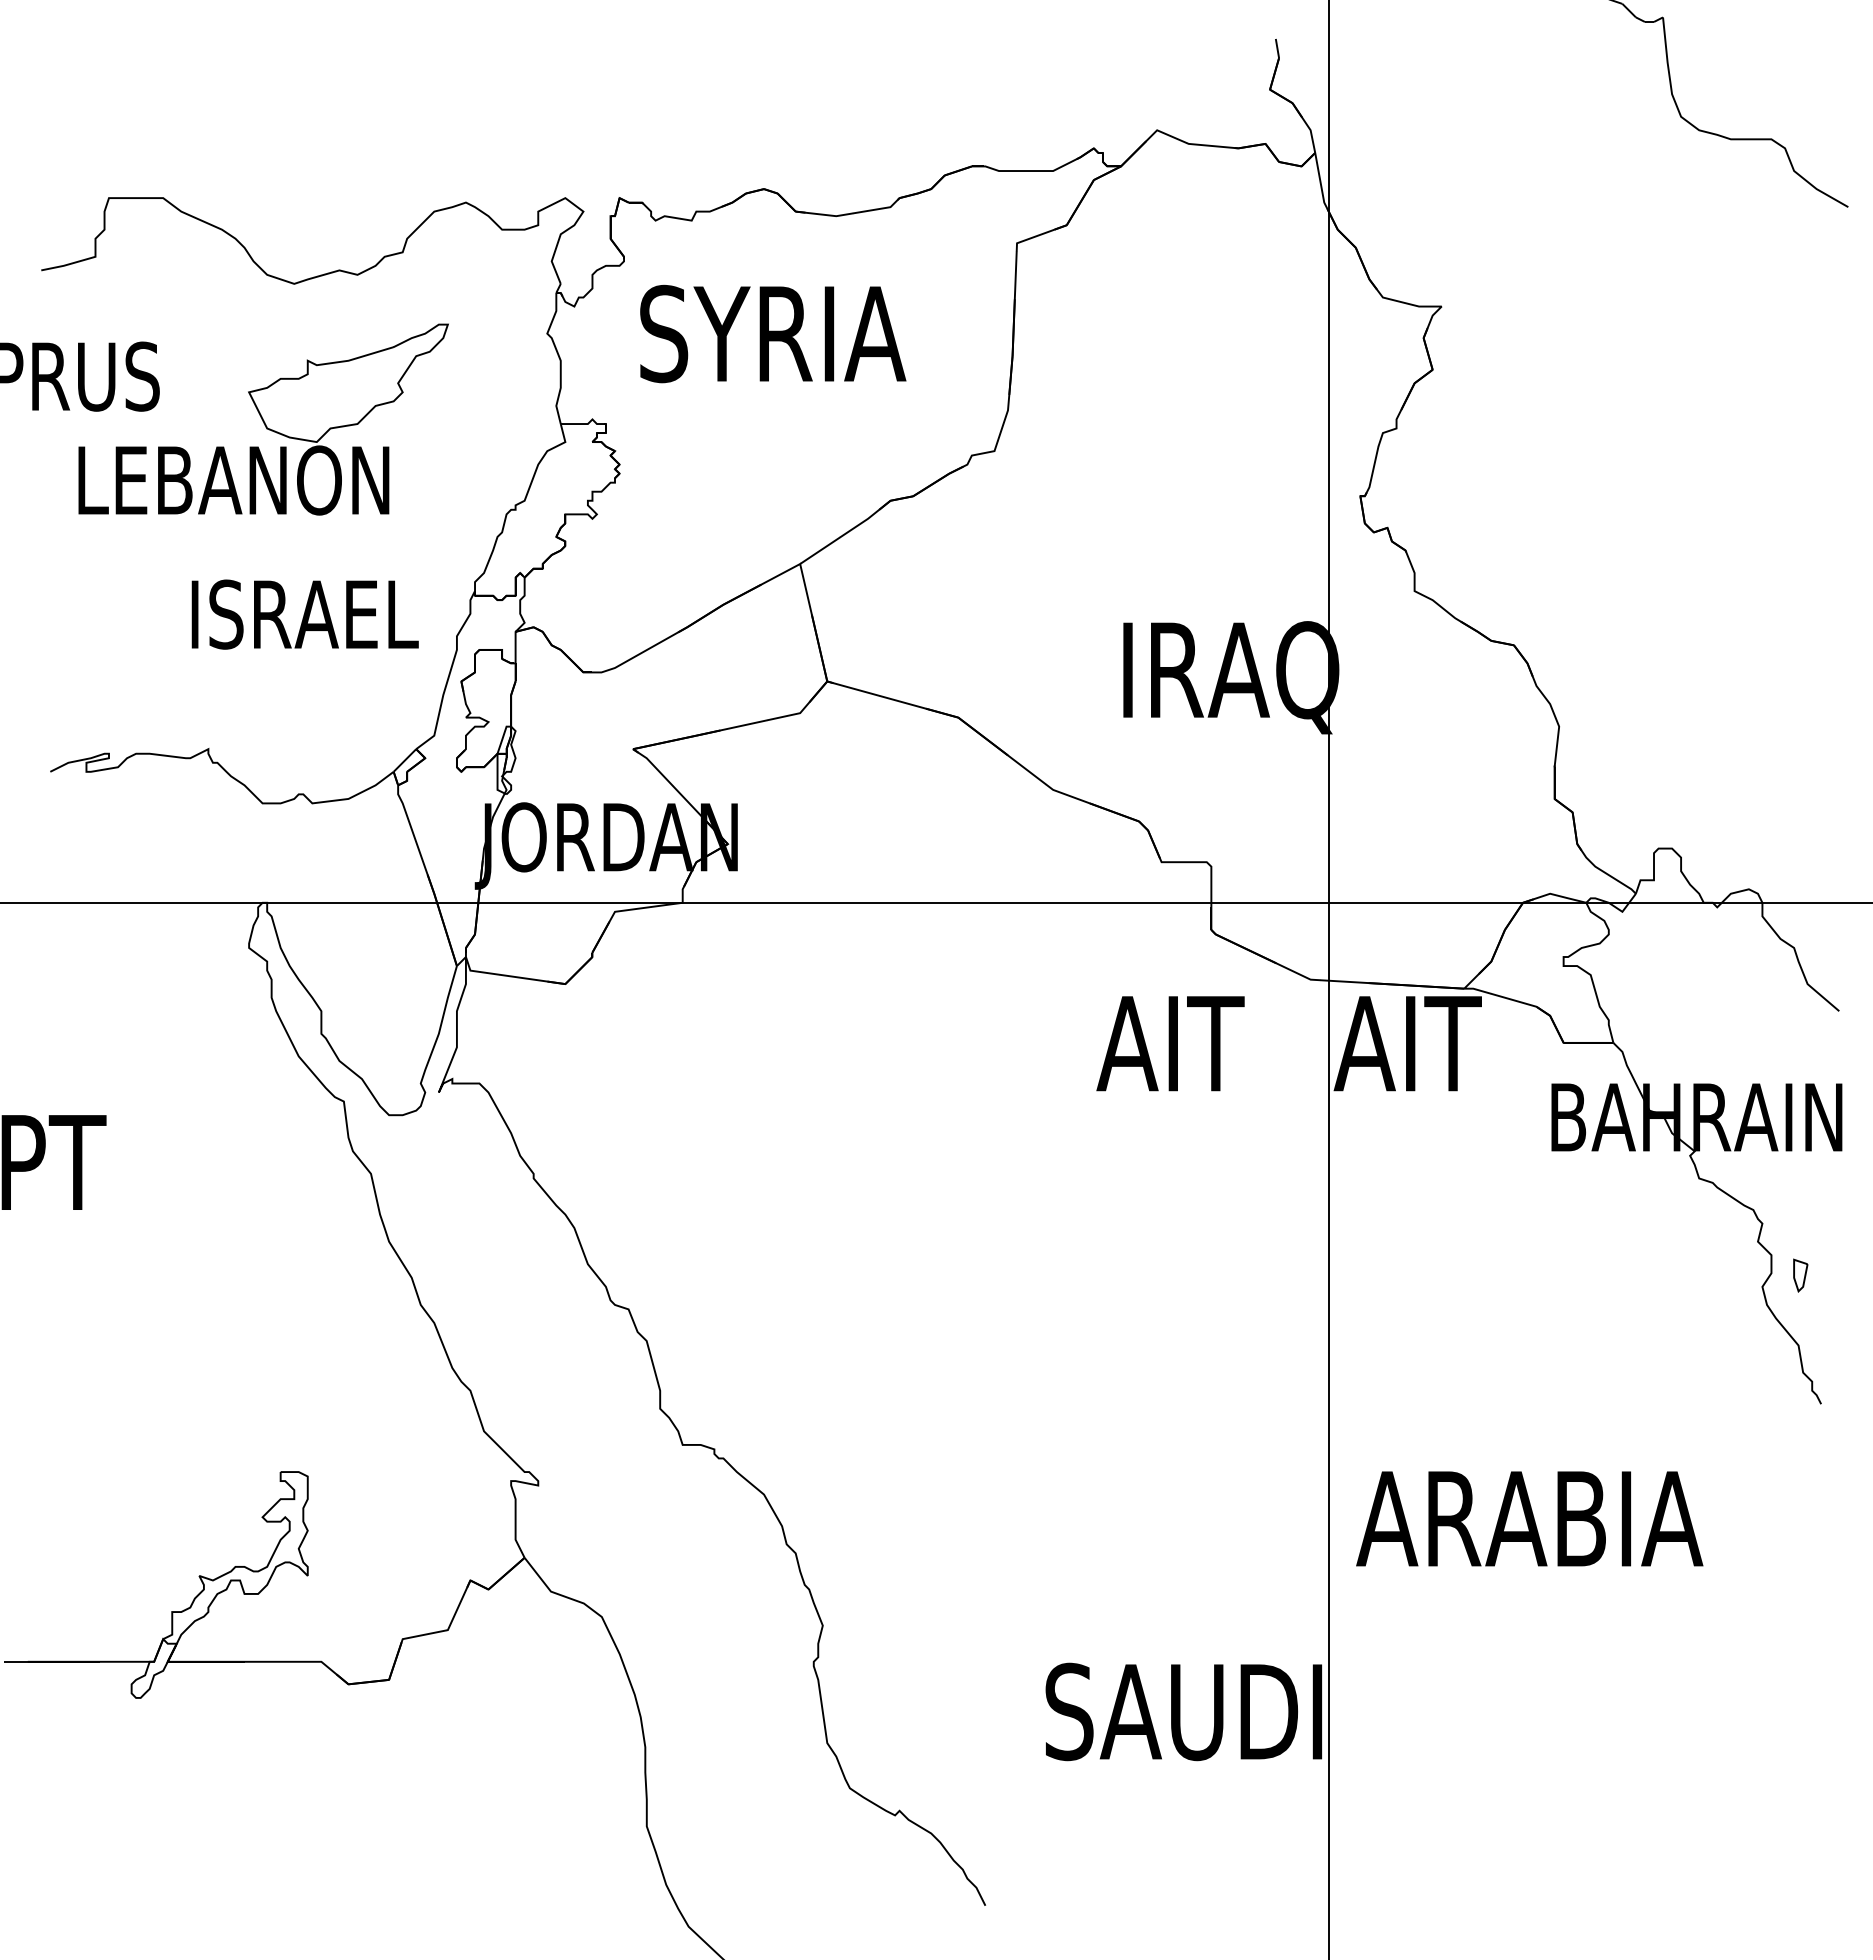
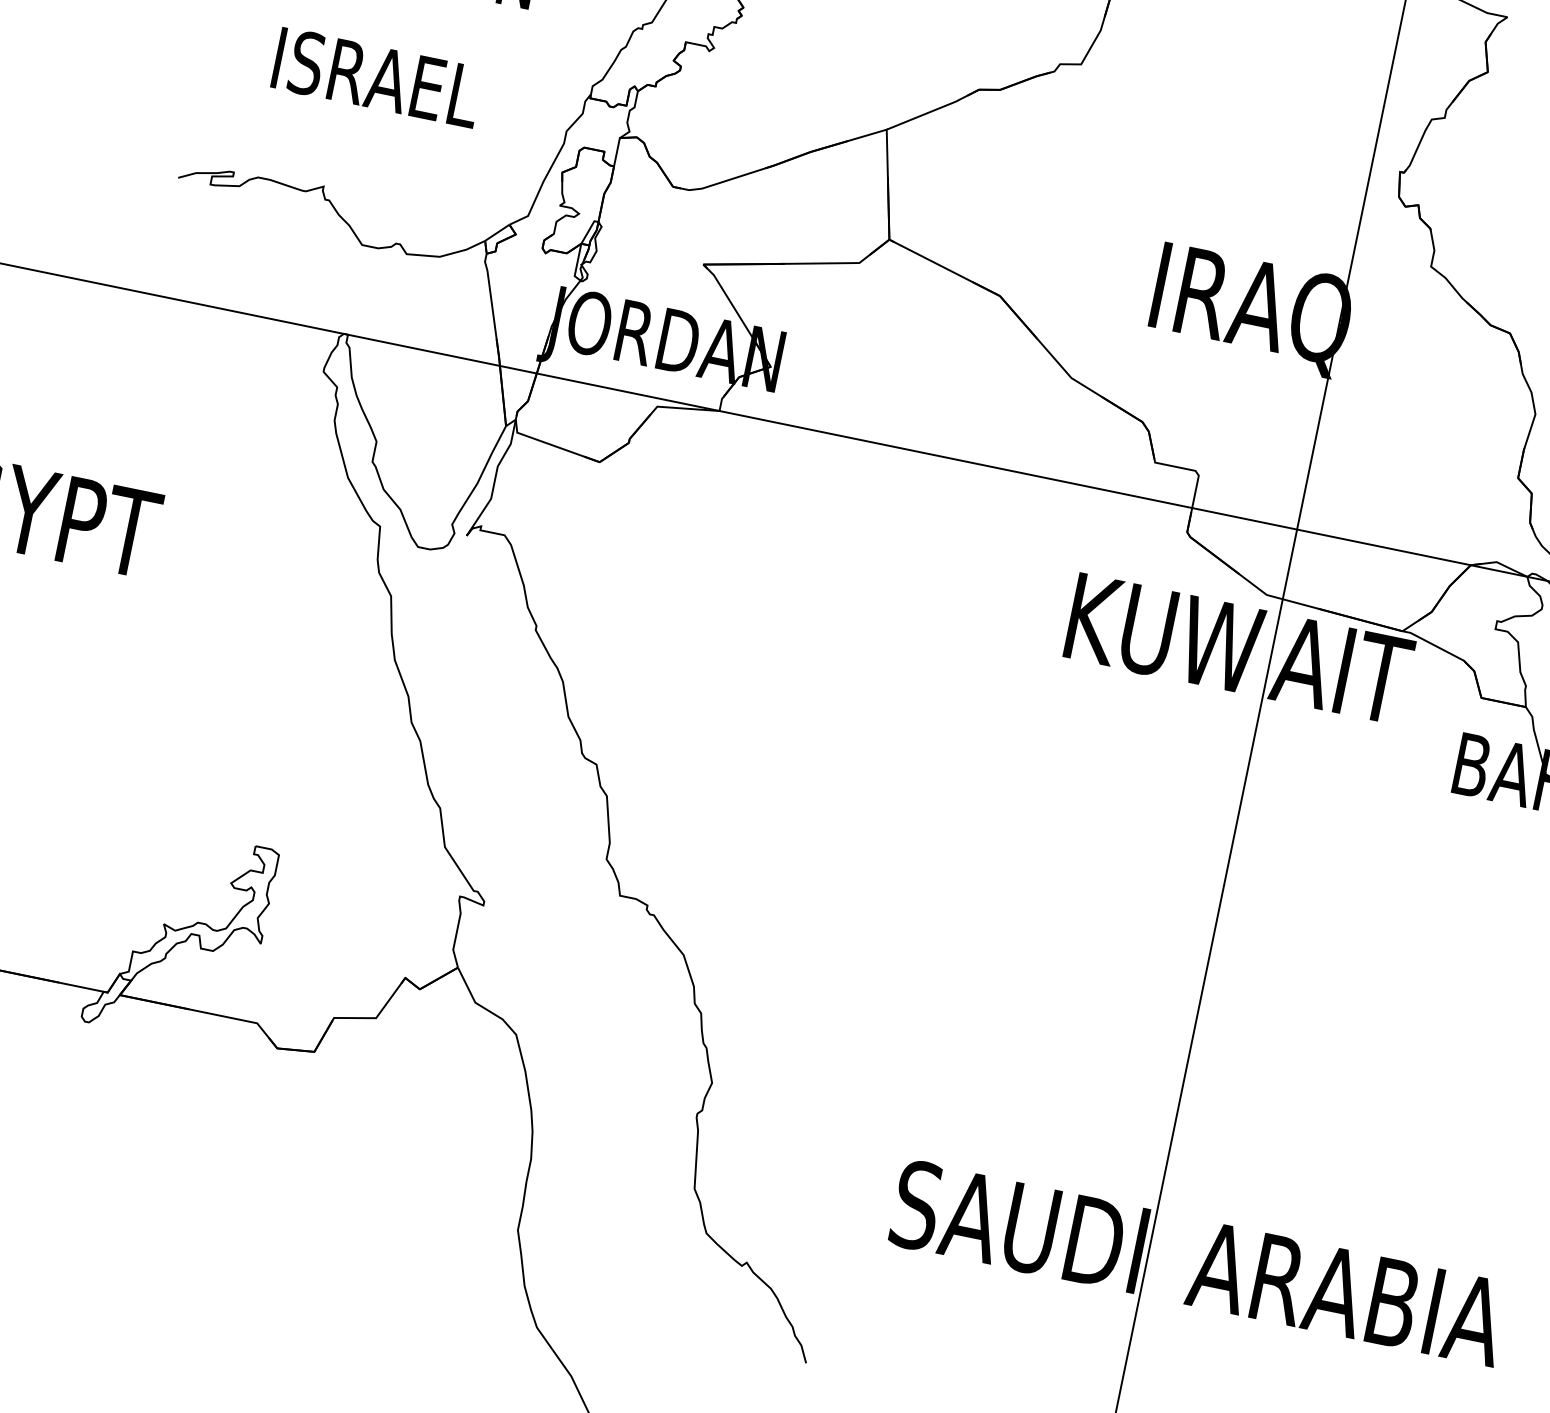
text: (304, 614) -> (376, 77), moved
text: (1205, 1044) -> (1160, 633), AIT -> KUW
text: (1529, 1518) -> (1346, 1293), moved

